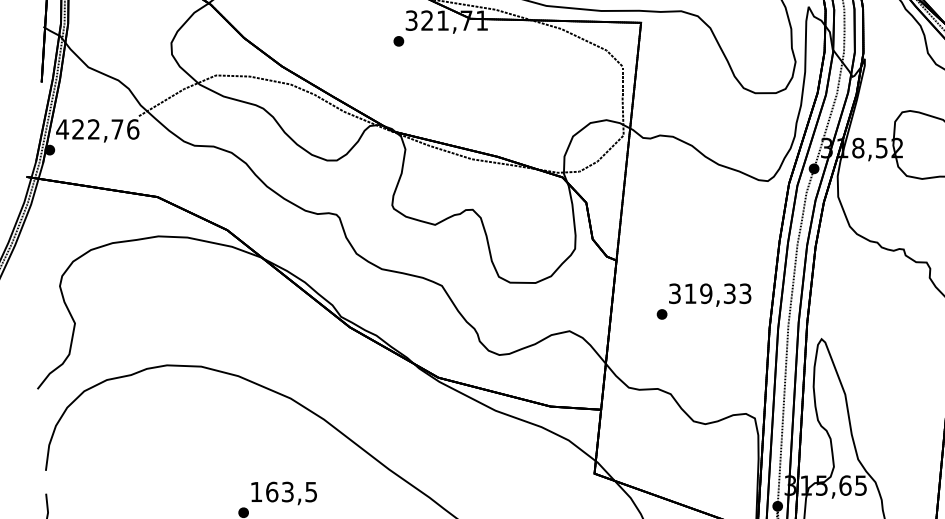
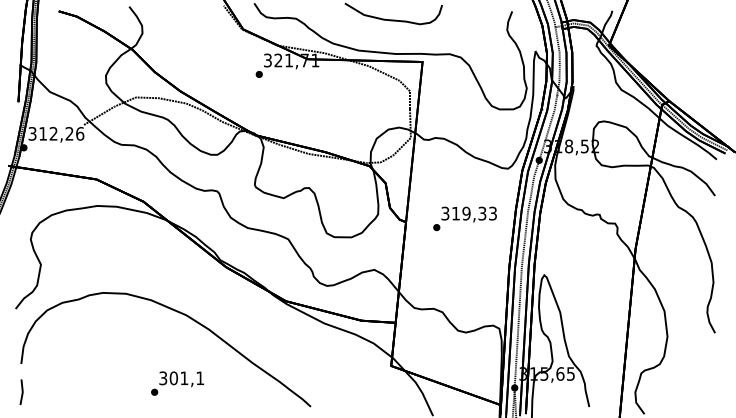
text: (89, 128) -> (50, 133), 422,76 -> 312,26
text: (703, 300) -> (464, 218), moved
text: (283, 492) -> (181, 378), 163,5 -> 301,1

